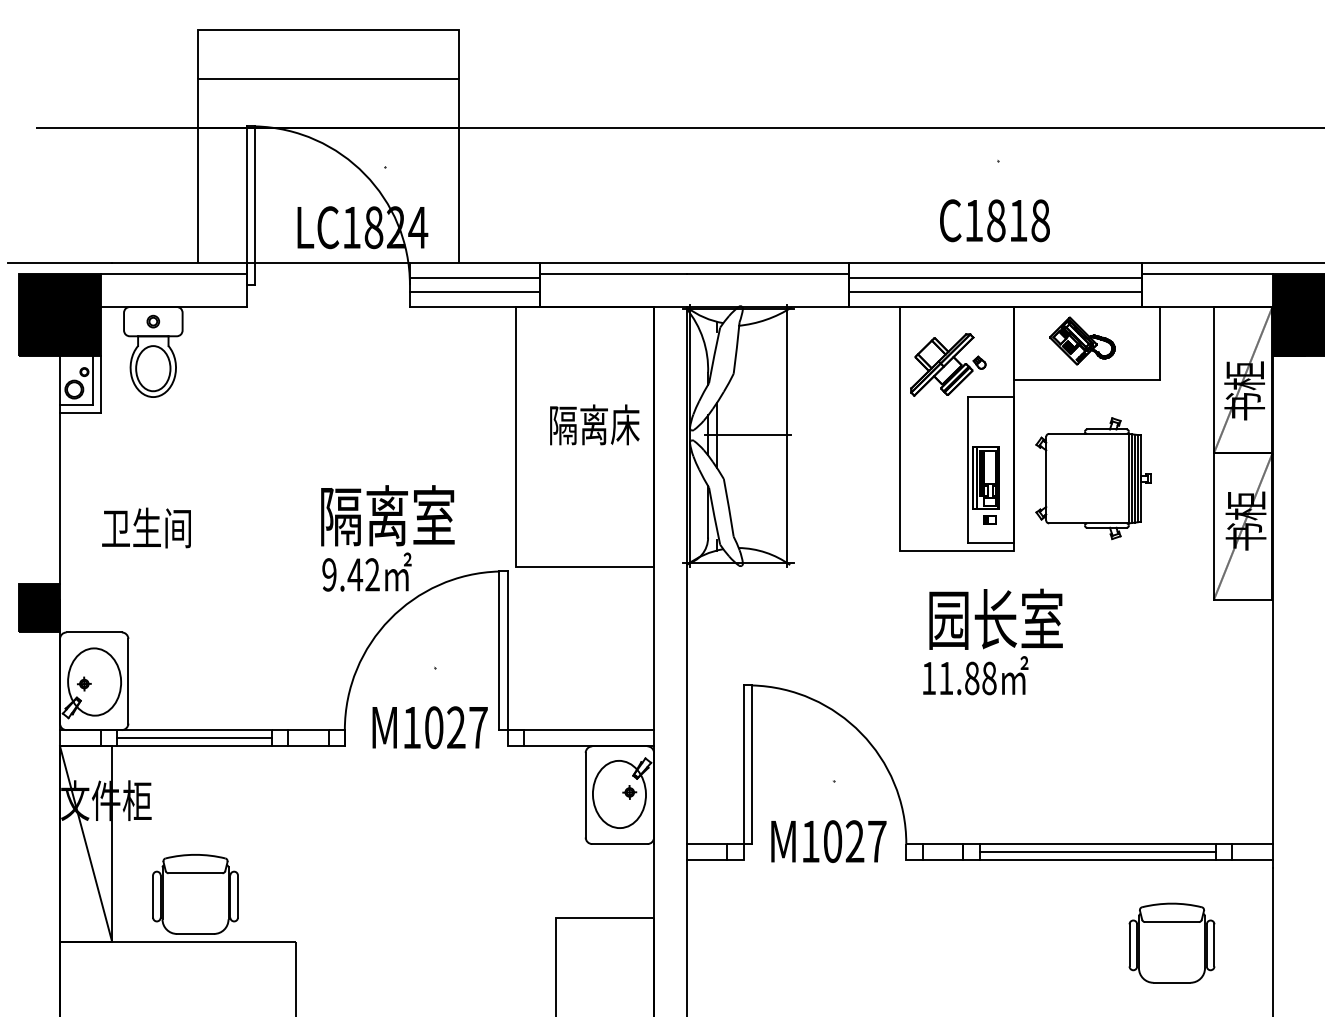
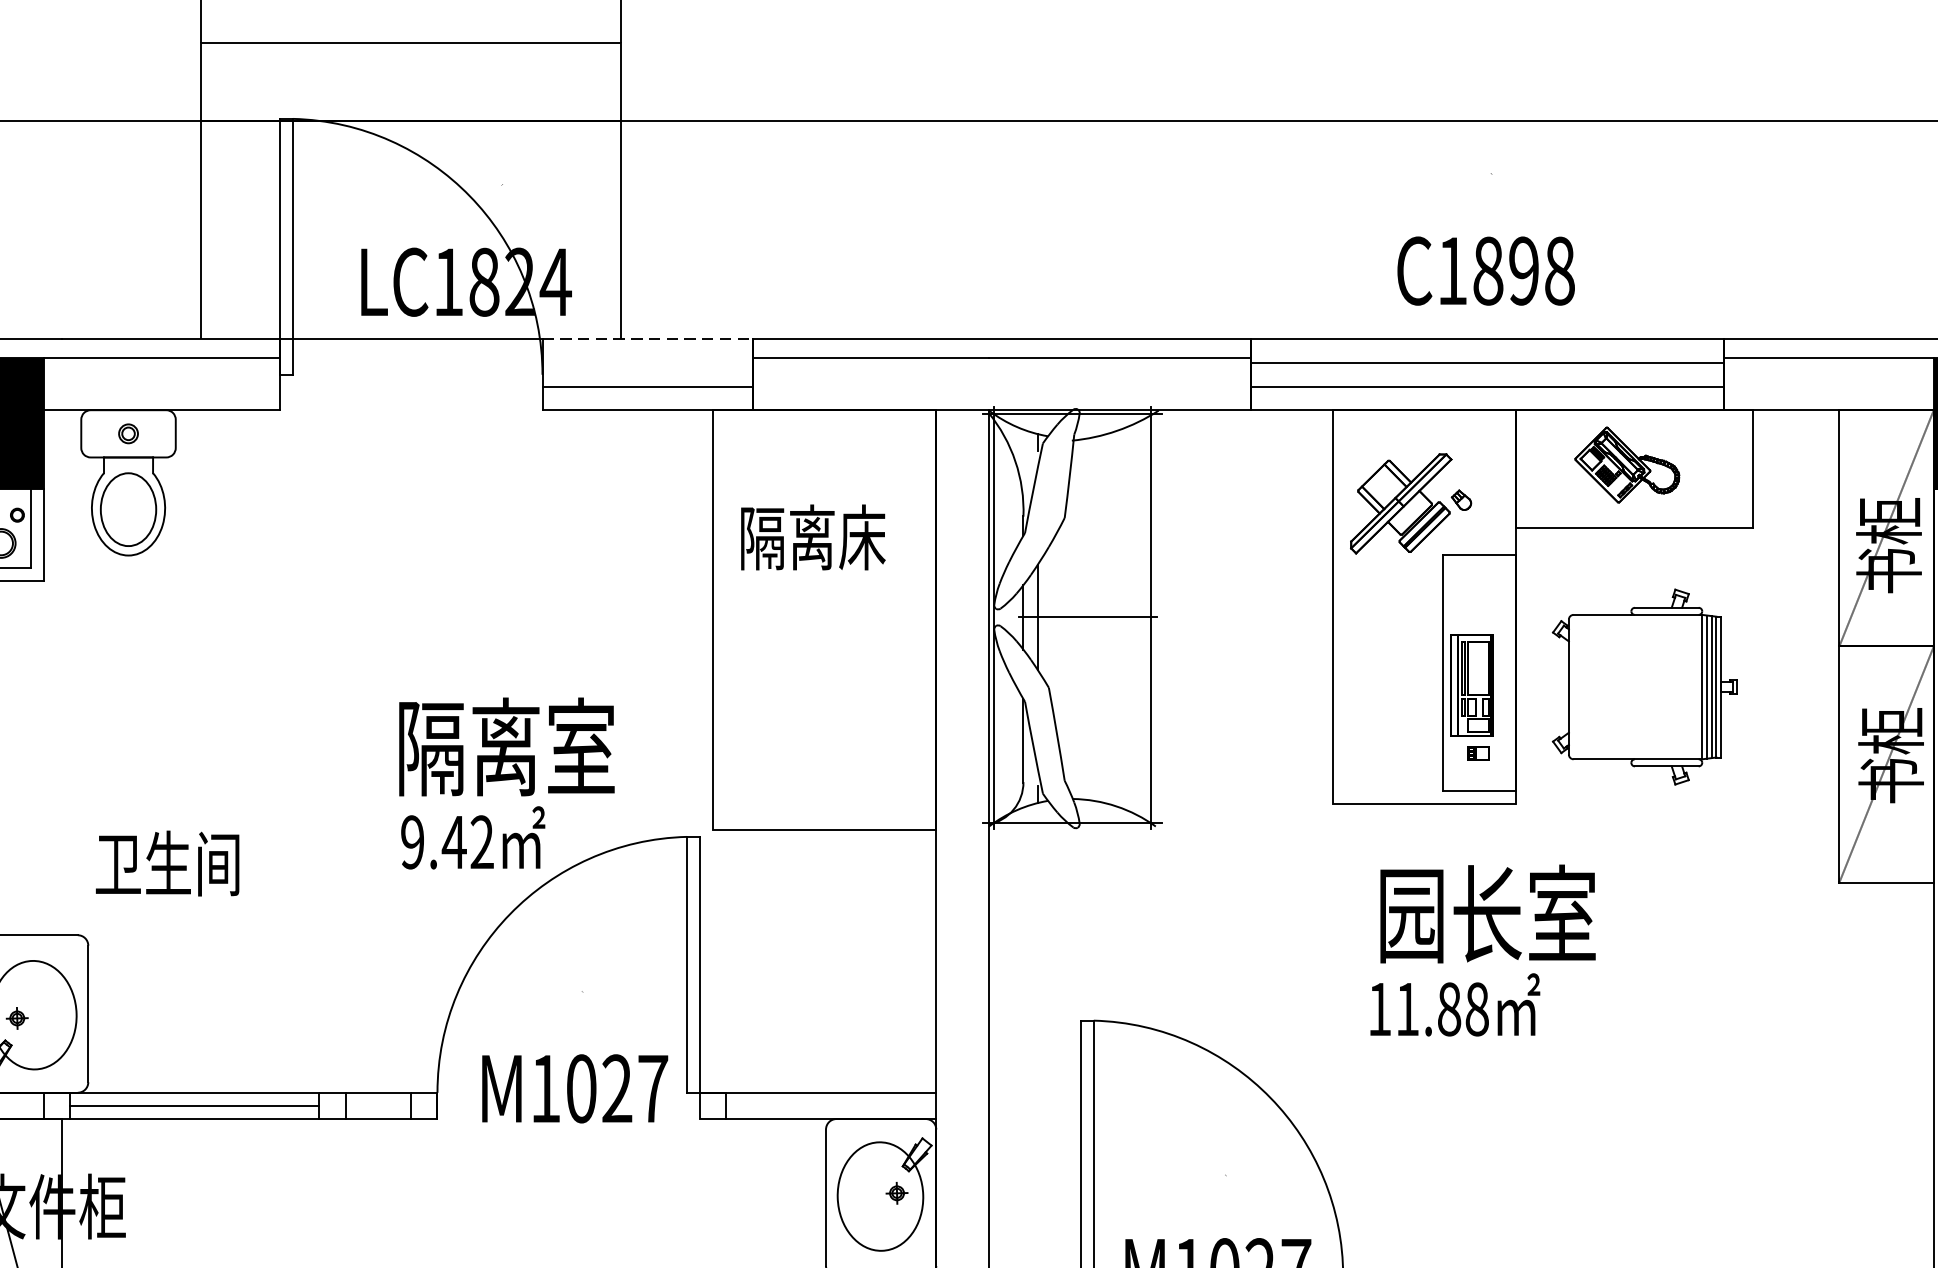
text: (1018, 220) -> (1524, 270), C1818 -> C1898
line: (475, 263) -> (648, 340), solid -> dashed
line: (474, 277) -> (646, 362), removed
text: (594, 424) -> (812, 536), moved
text: (146, 527) -> (167, 862), moved

